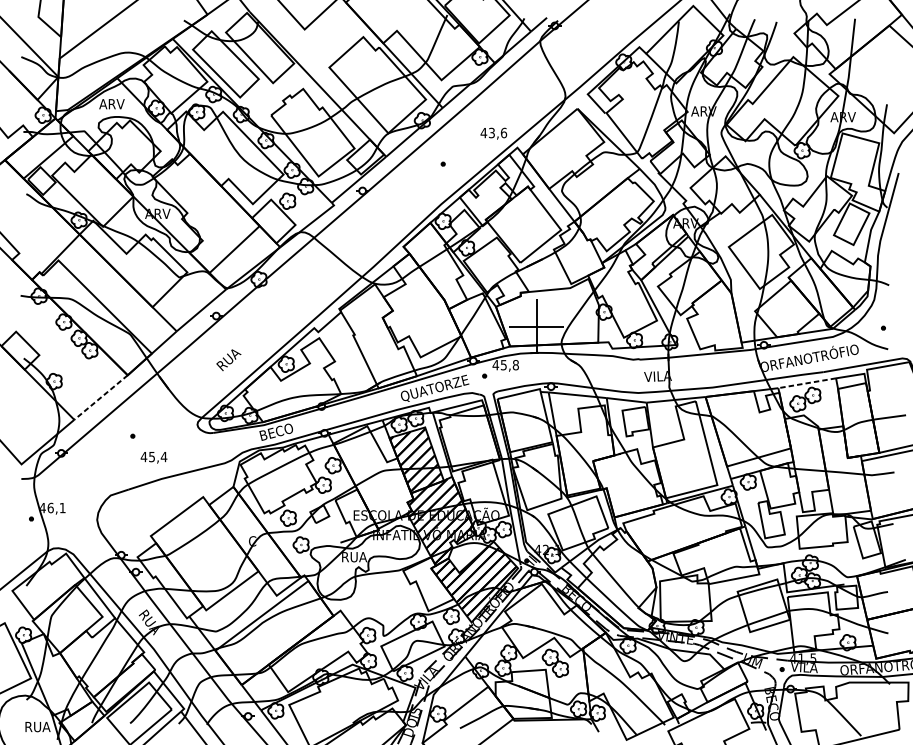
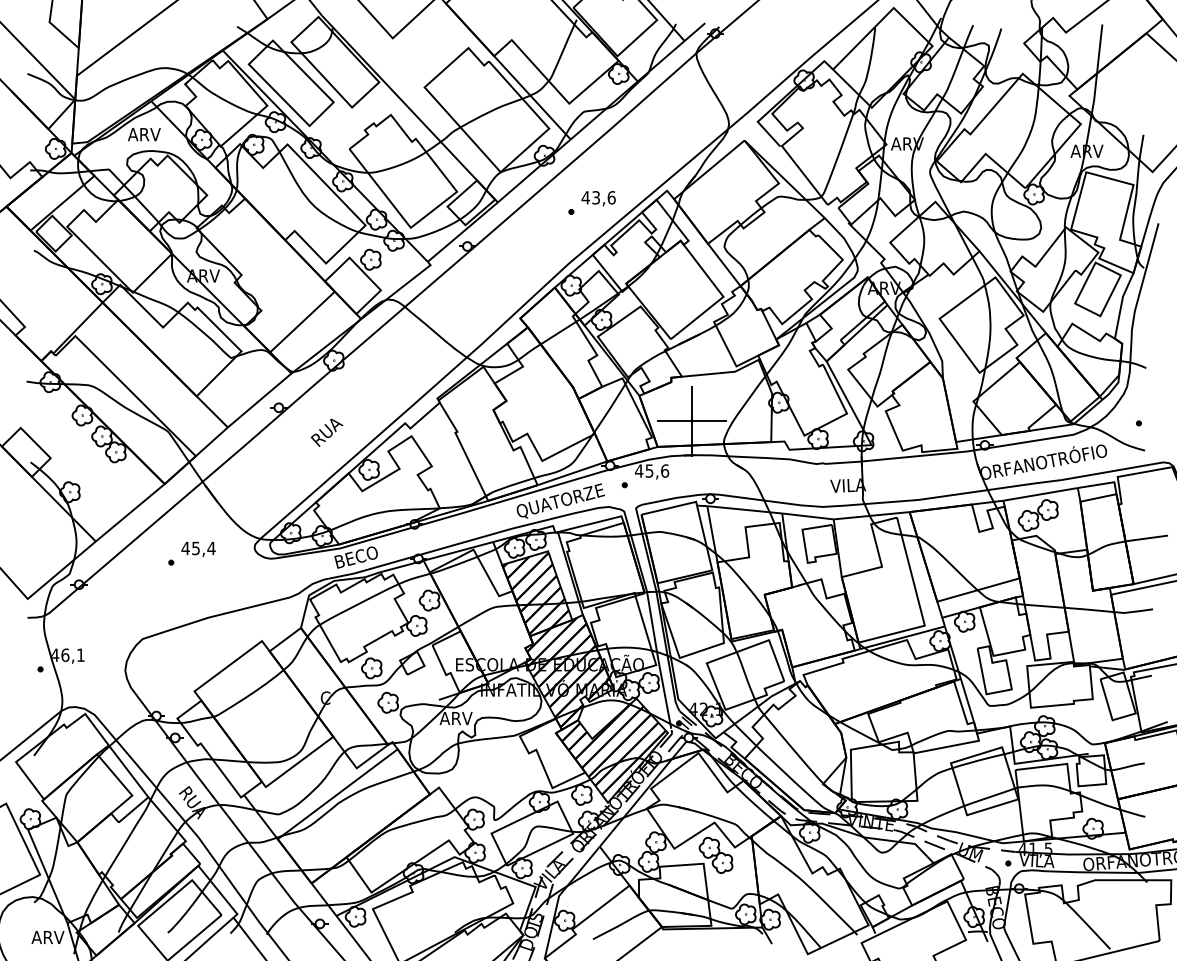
text: (493, 133) -> (598, 198), moved
text: (228, 360) -> (326, 432), moved
text: (516, 364) -> (665, 470), 45,8 -> 45,6
line: (807, 383) -> (1041, 494), dashed -> solid
line: (101, 397) -> (130, 512), dashed -> solid
text: (153, 457) -> (198, 549), moved
text: (354, 557) -> (456, 718), RUA -> ARV
text: (37, 726) -> (48, 937), RUA -> ARV

